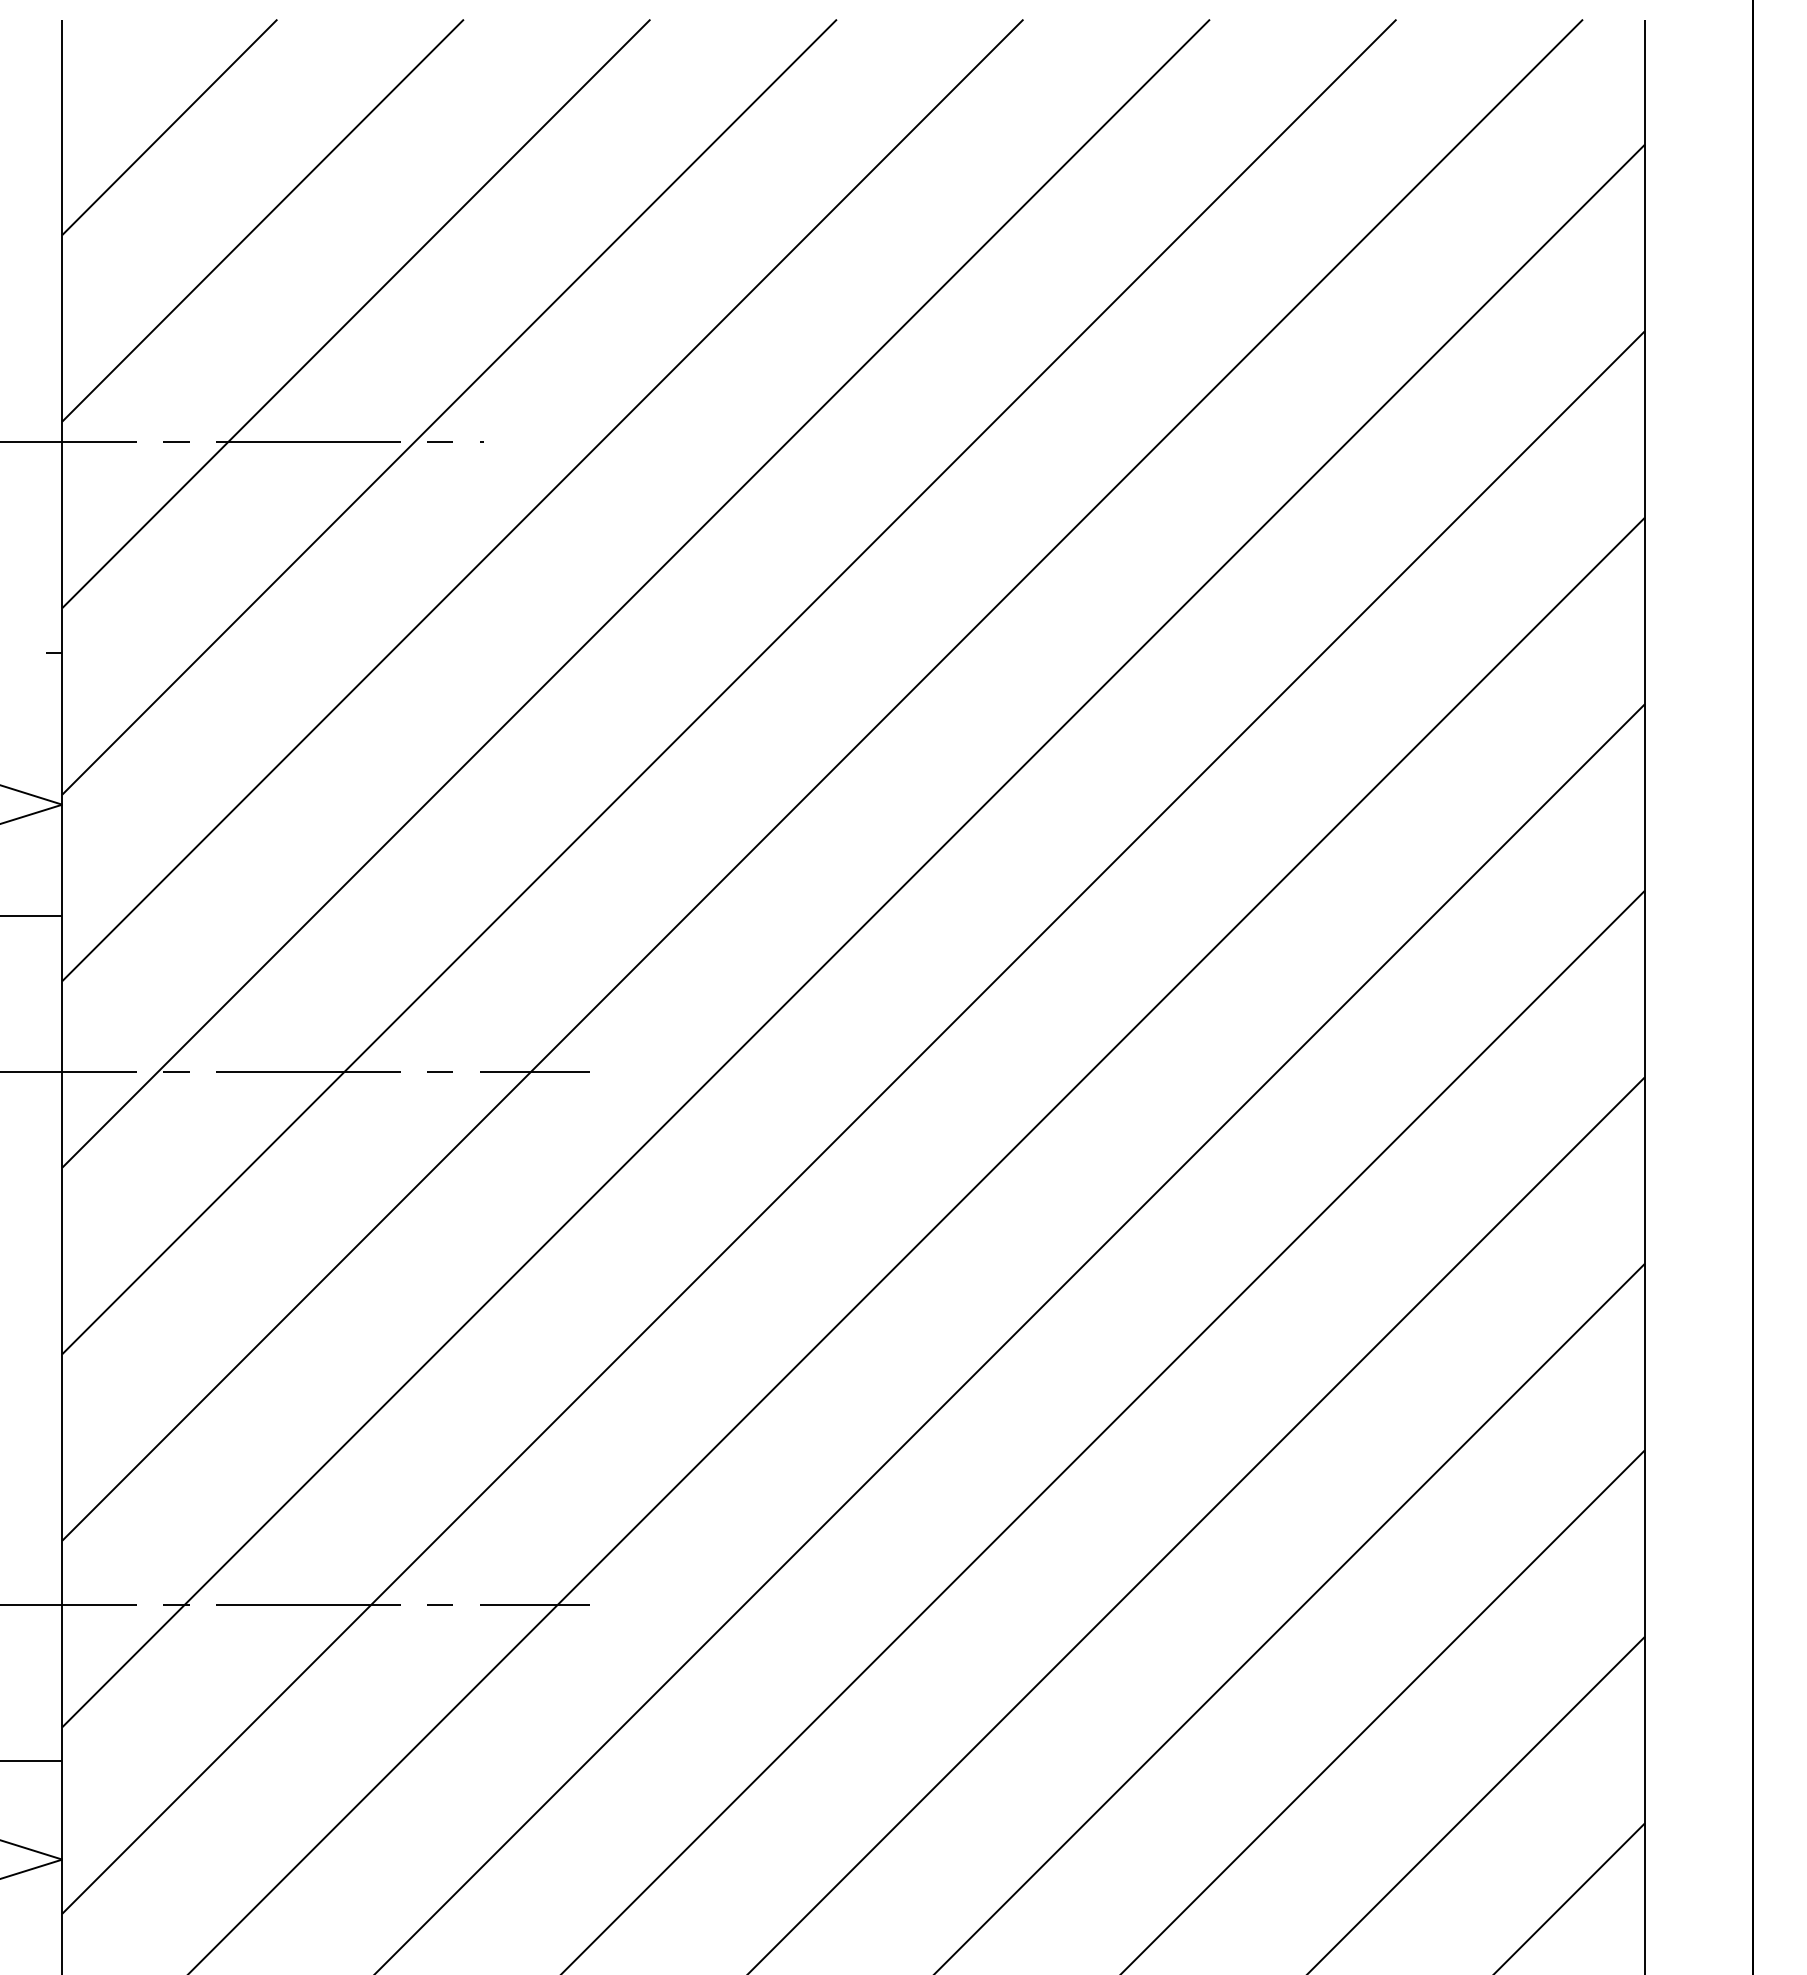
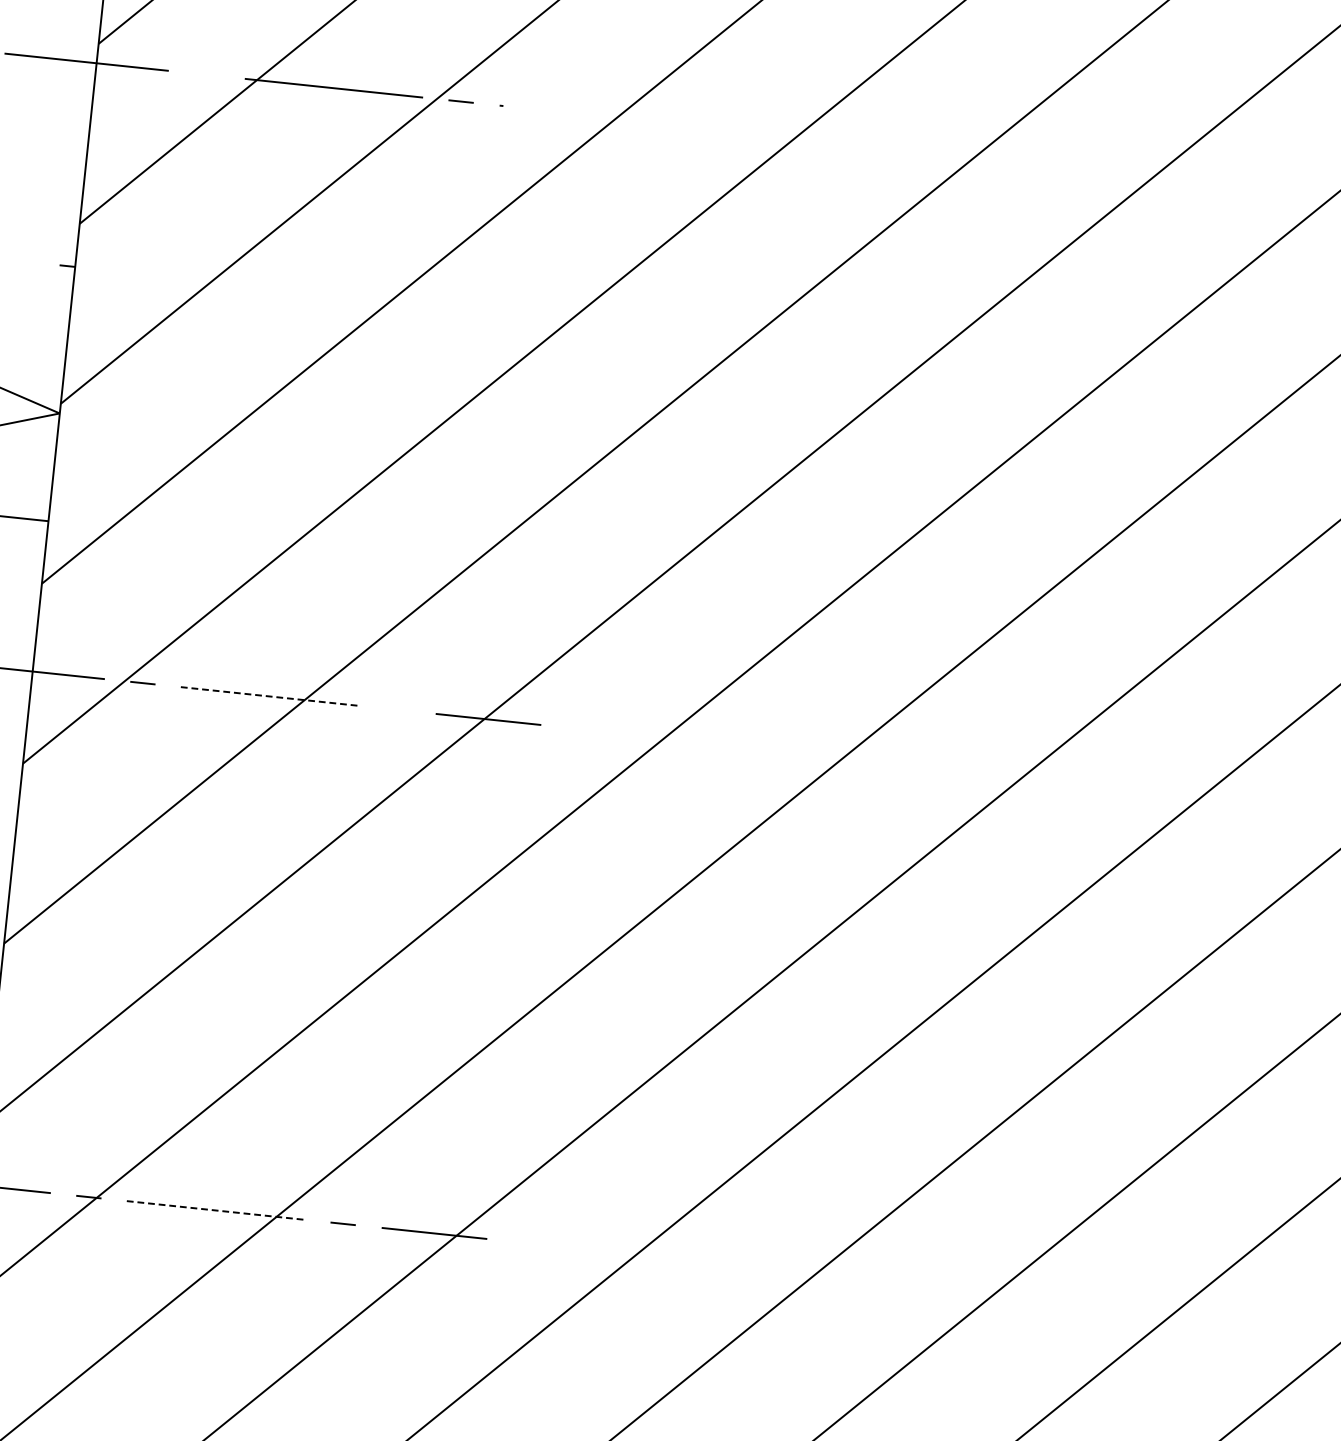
line: (176, 441) -> (206, 74), removed
line: (439, 1071) -> (396, 709), removed
line: (308, 1072) -> (270, 696), solid -> dashed
line: (308, 1604) -> (216, 1210), solid -> dashed

